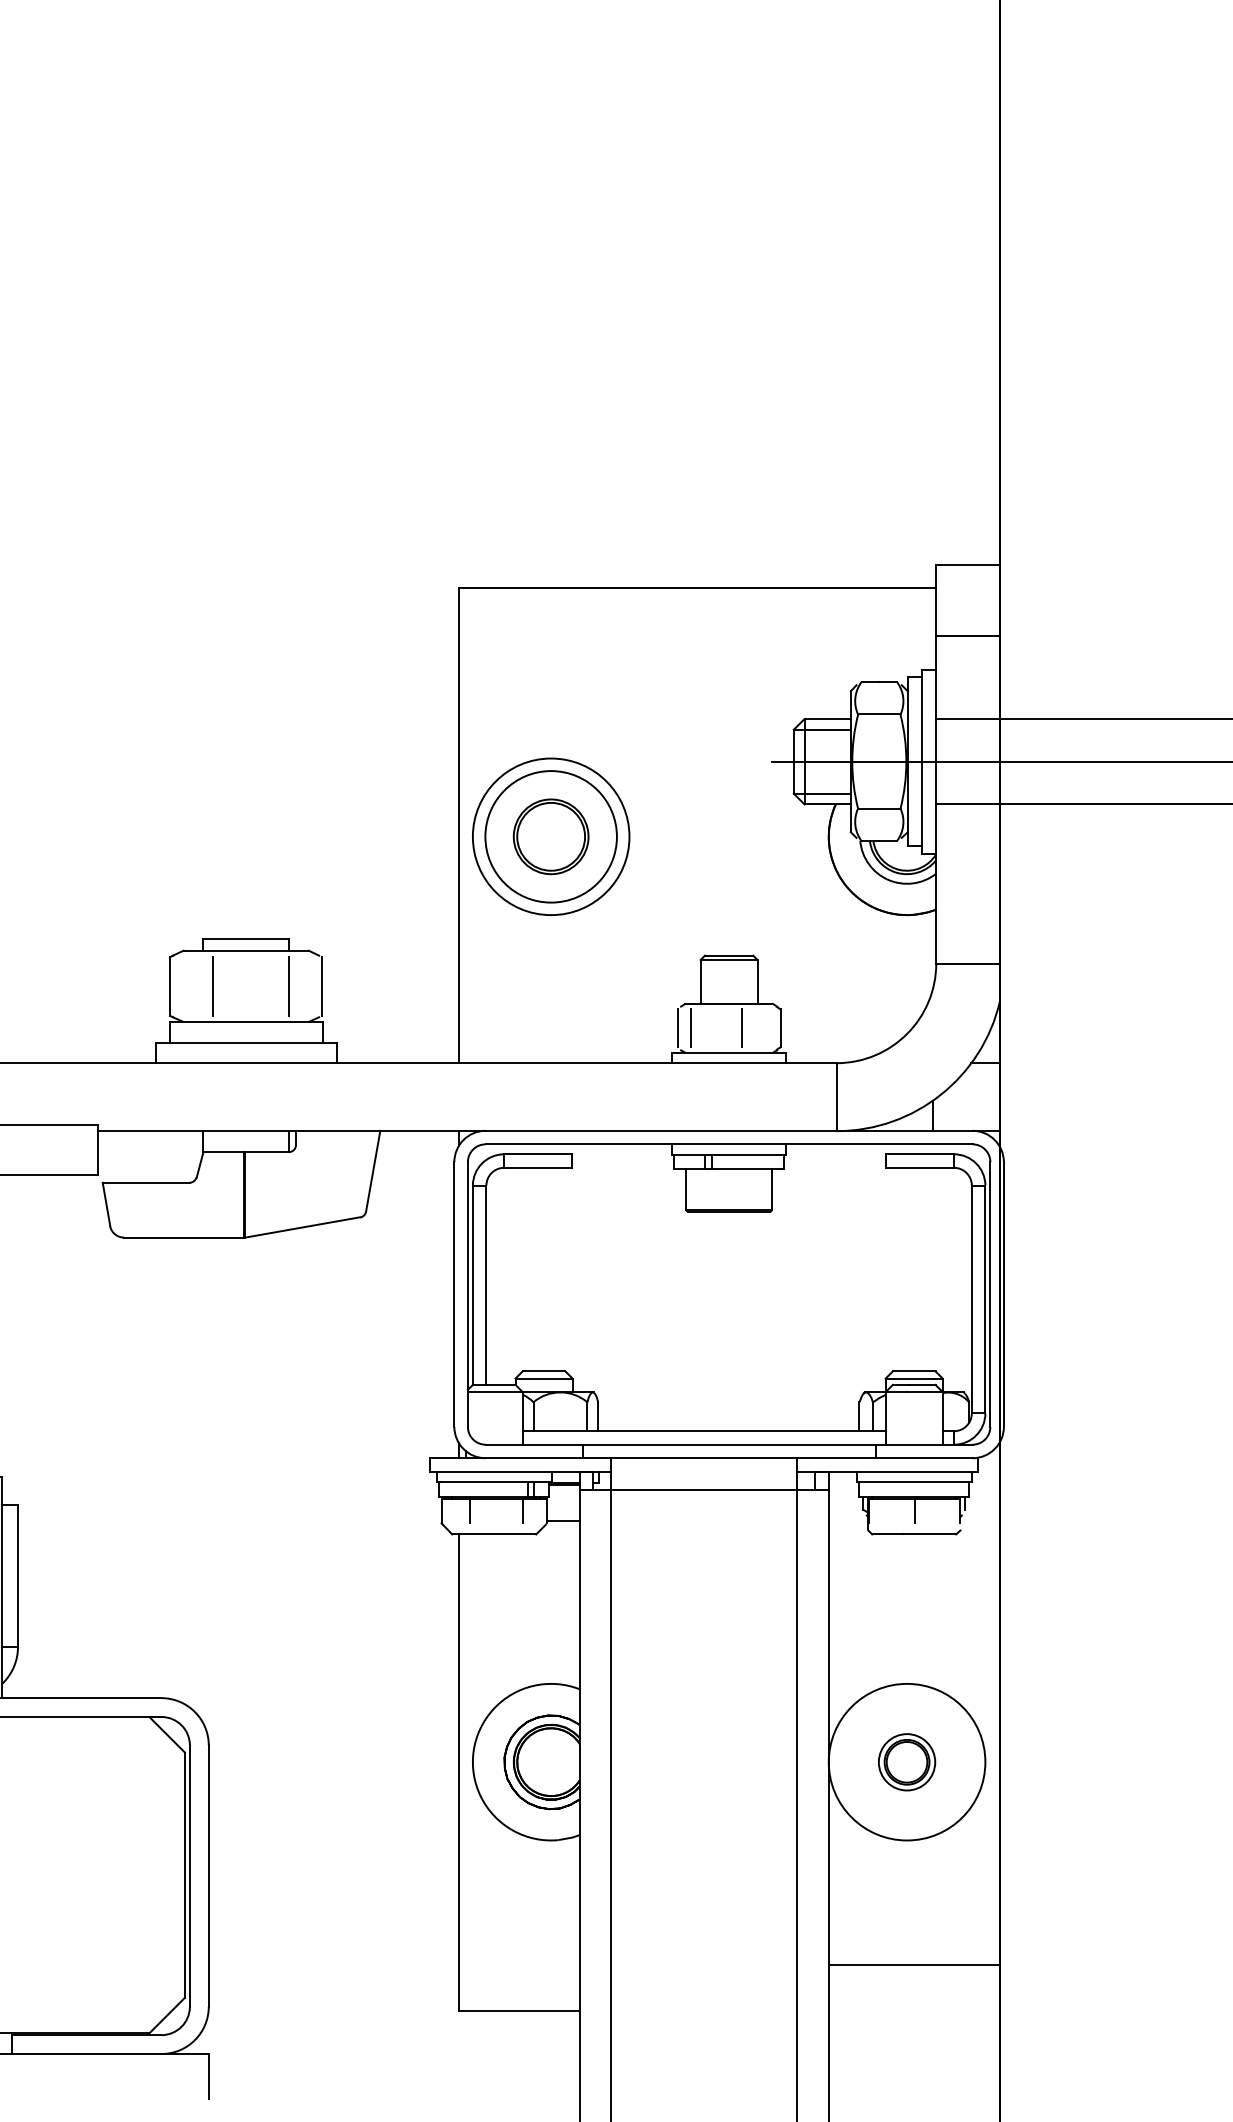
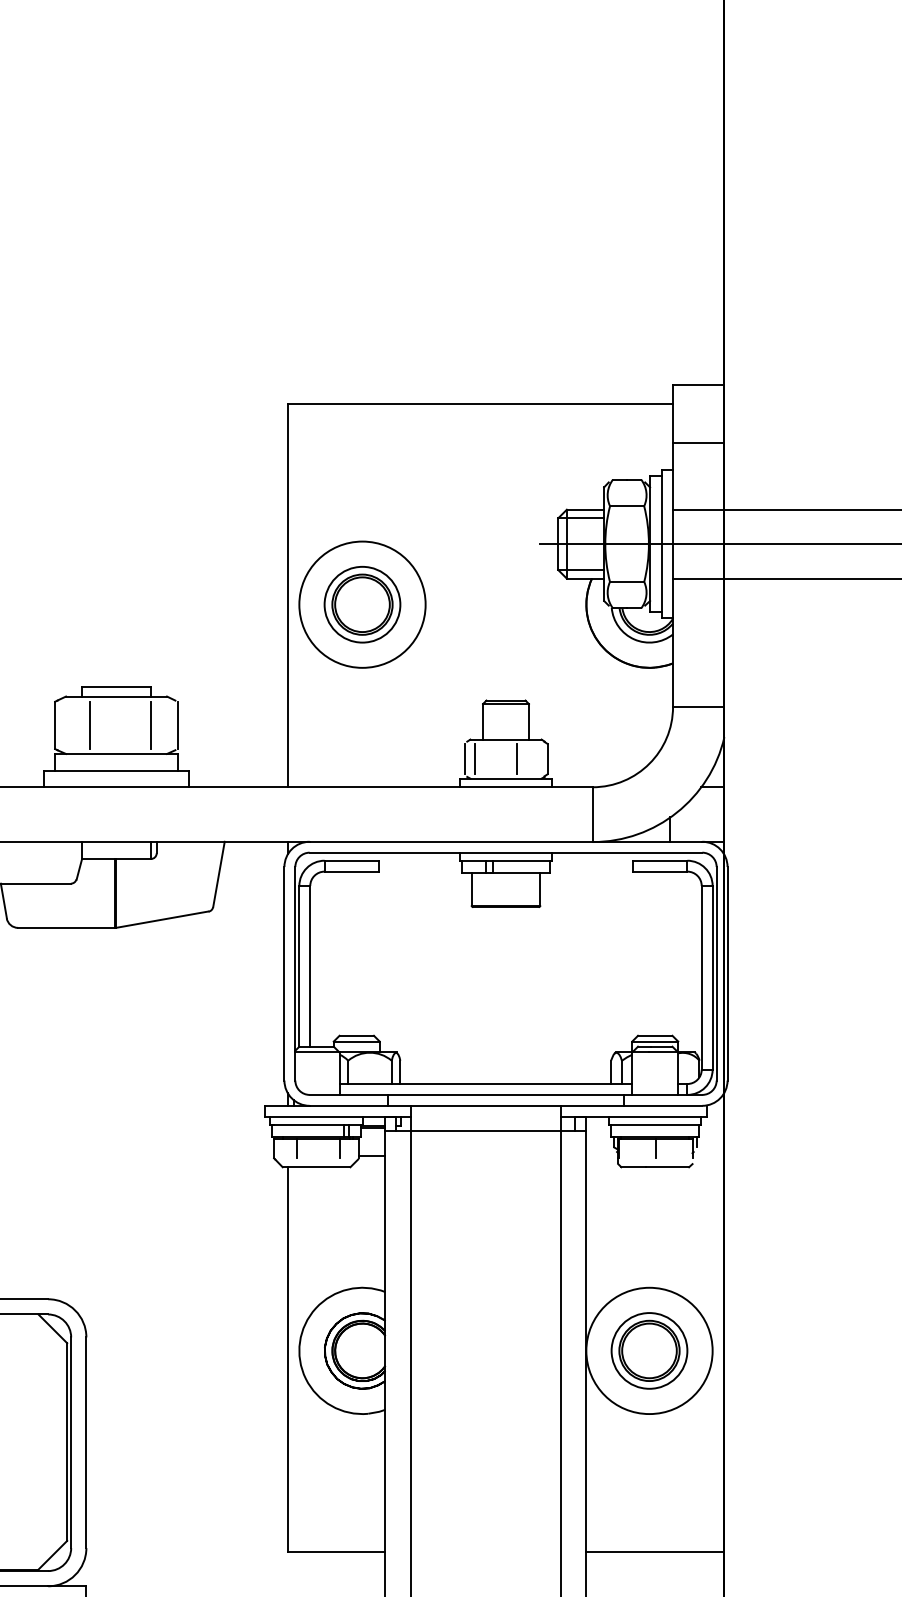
circle: (551, 836) -> (362, 604), size x0.71
part: (906, 1762) -> (649, 1351), size x1.67
line: (913, 1965) -> (654, 1551), moved

